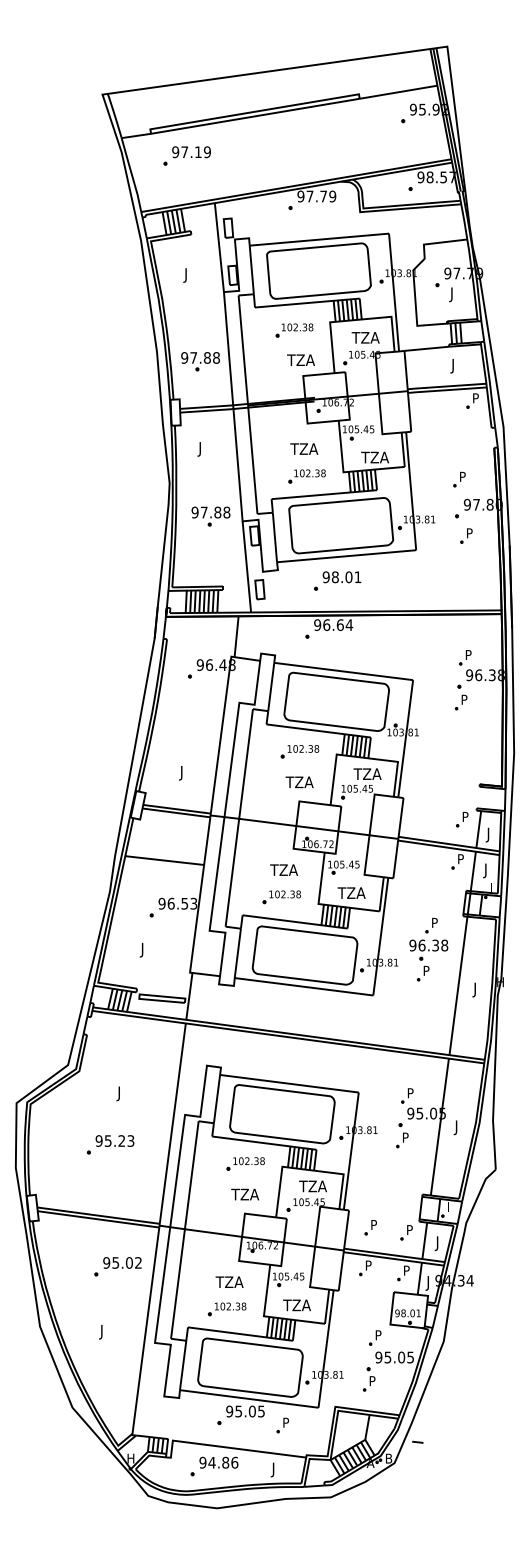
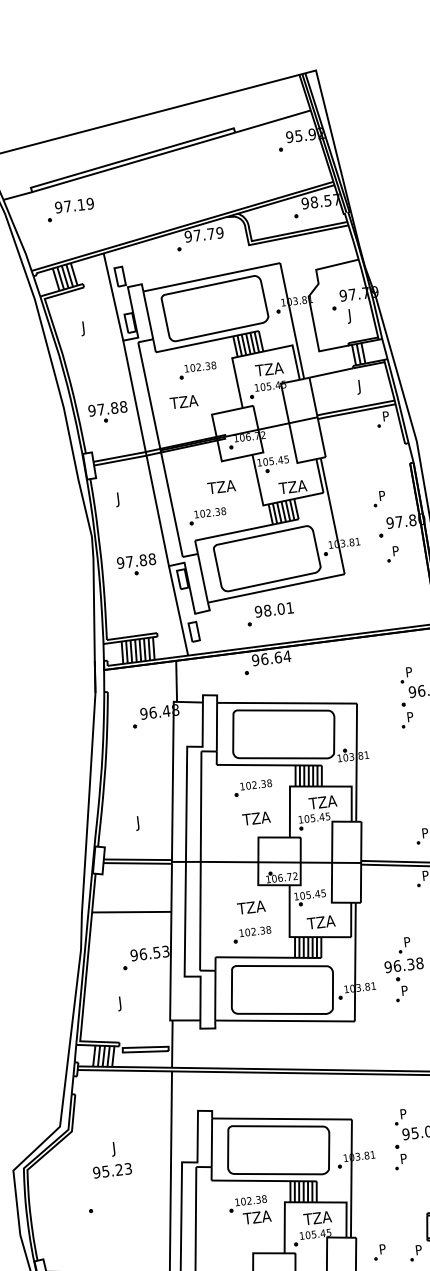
text: (300, 359) -> (183, 401), moved
part: (306, 476) -> (207, 516), moved
text: (114, 1140) -> (111, 1170), moved
text: (244, 1194) -> (256, 1217), moved

